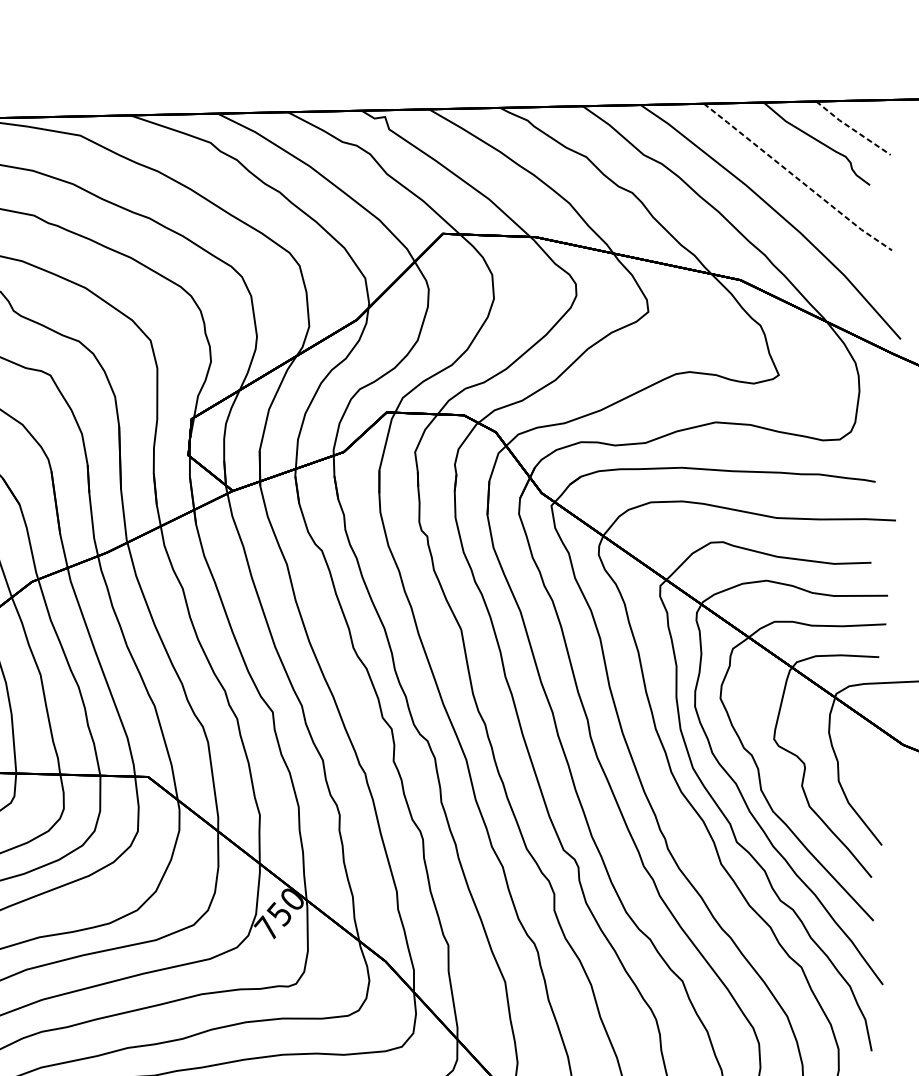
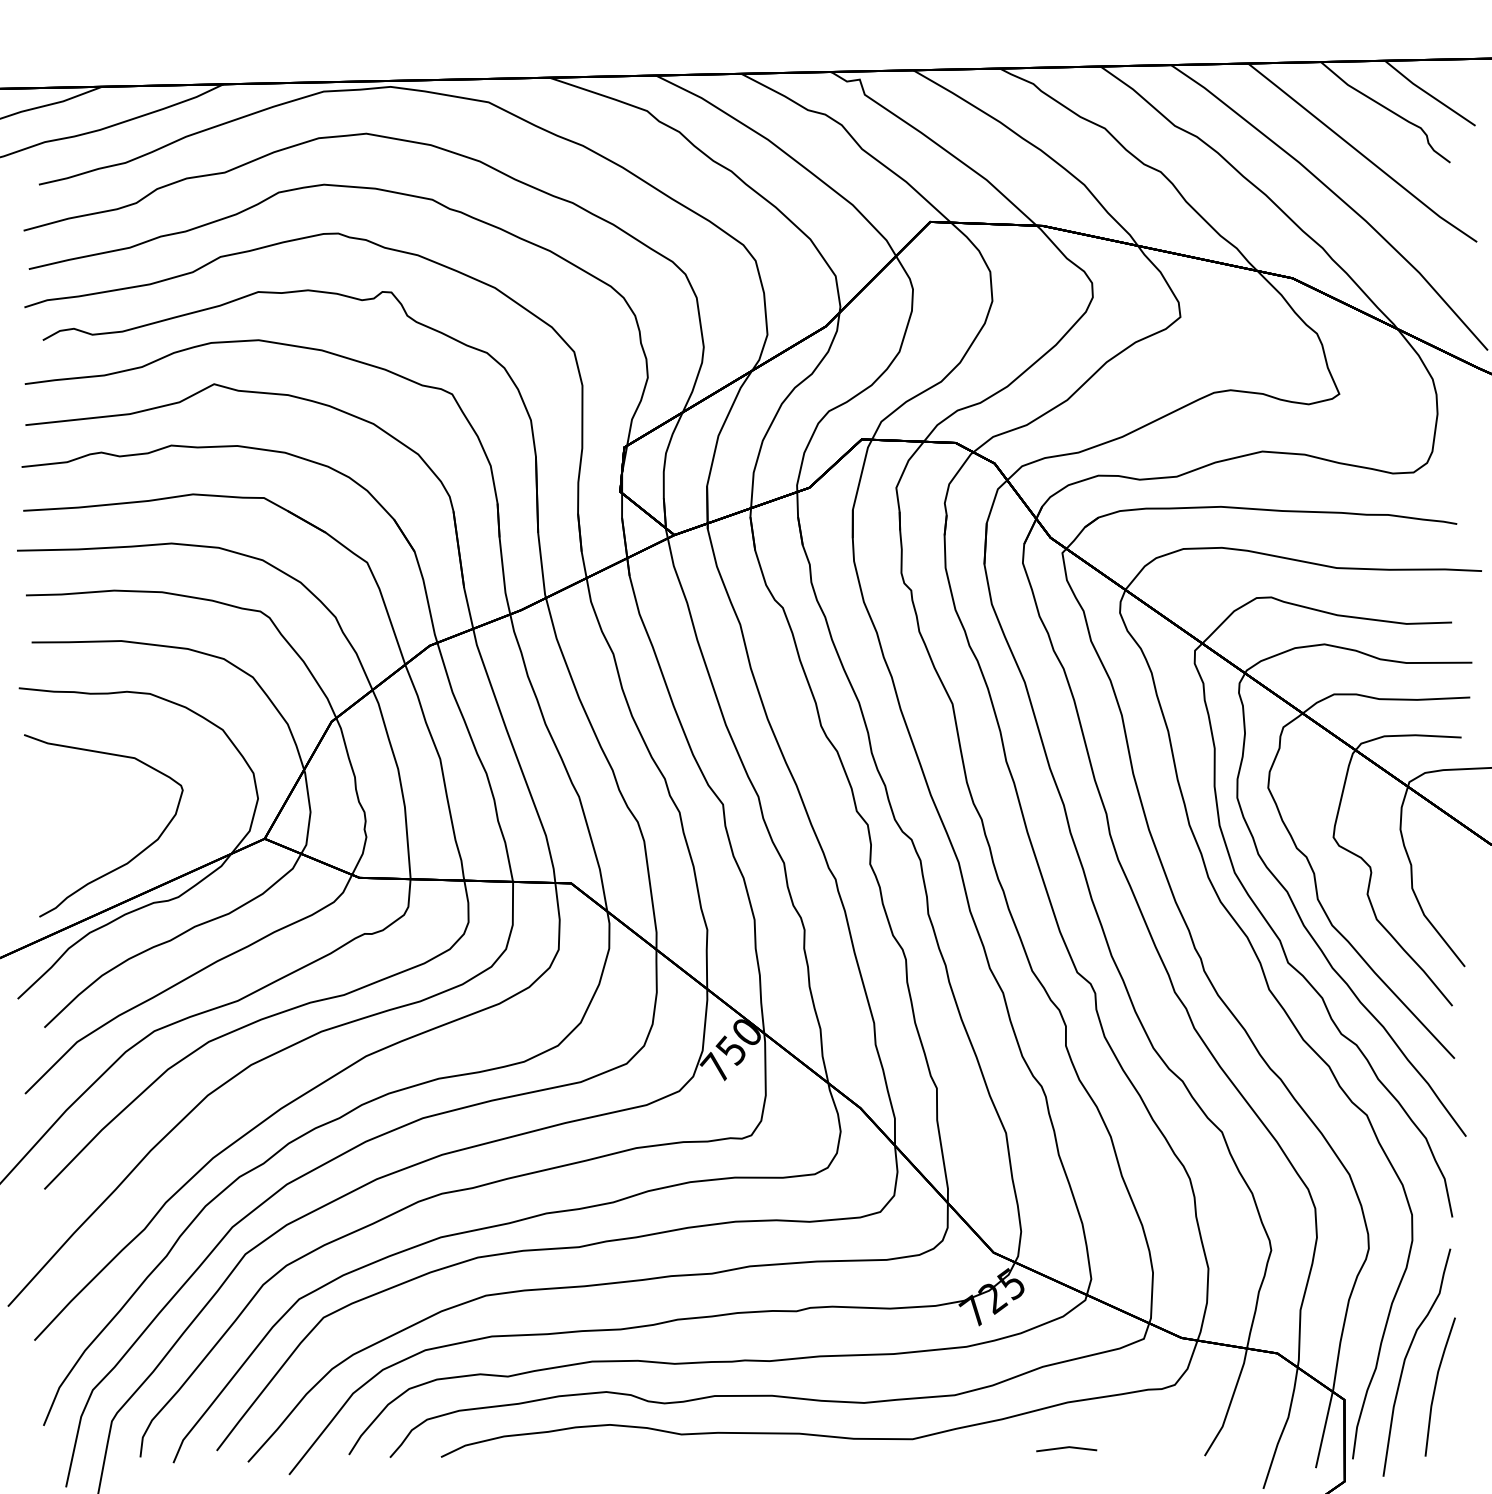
line: (852, 129) -> (1428, 94), dashed -> solid
line: (797, 178) -> (1361, 154), dashed -> solid

